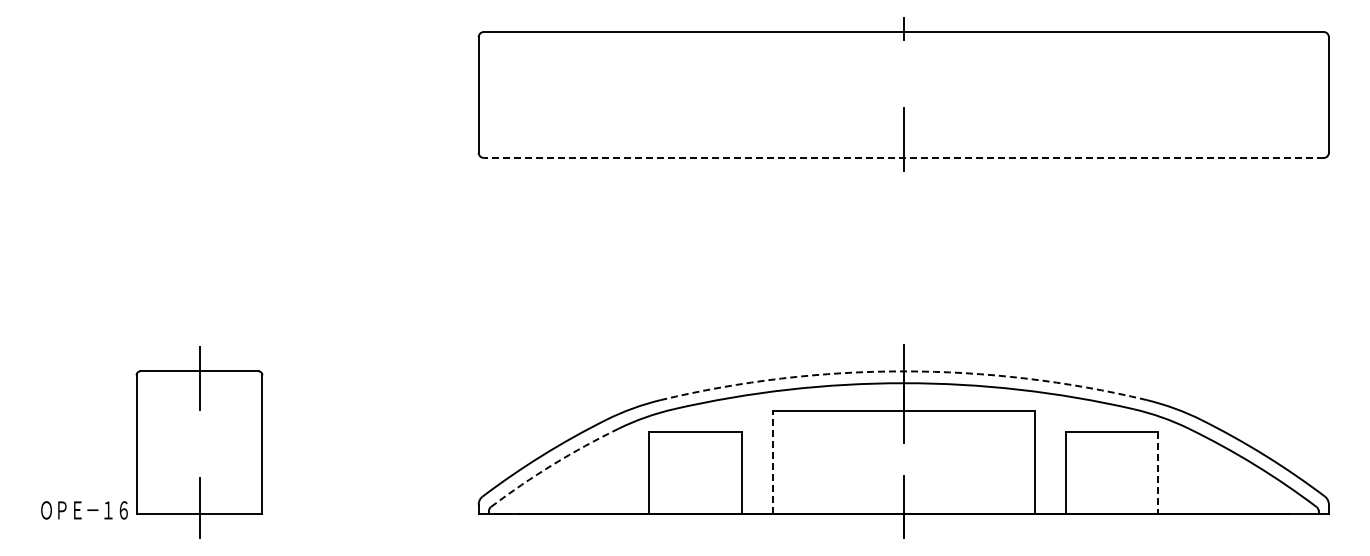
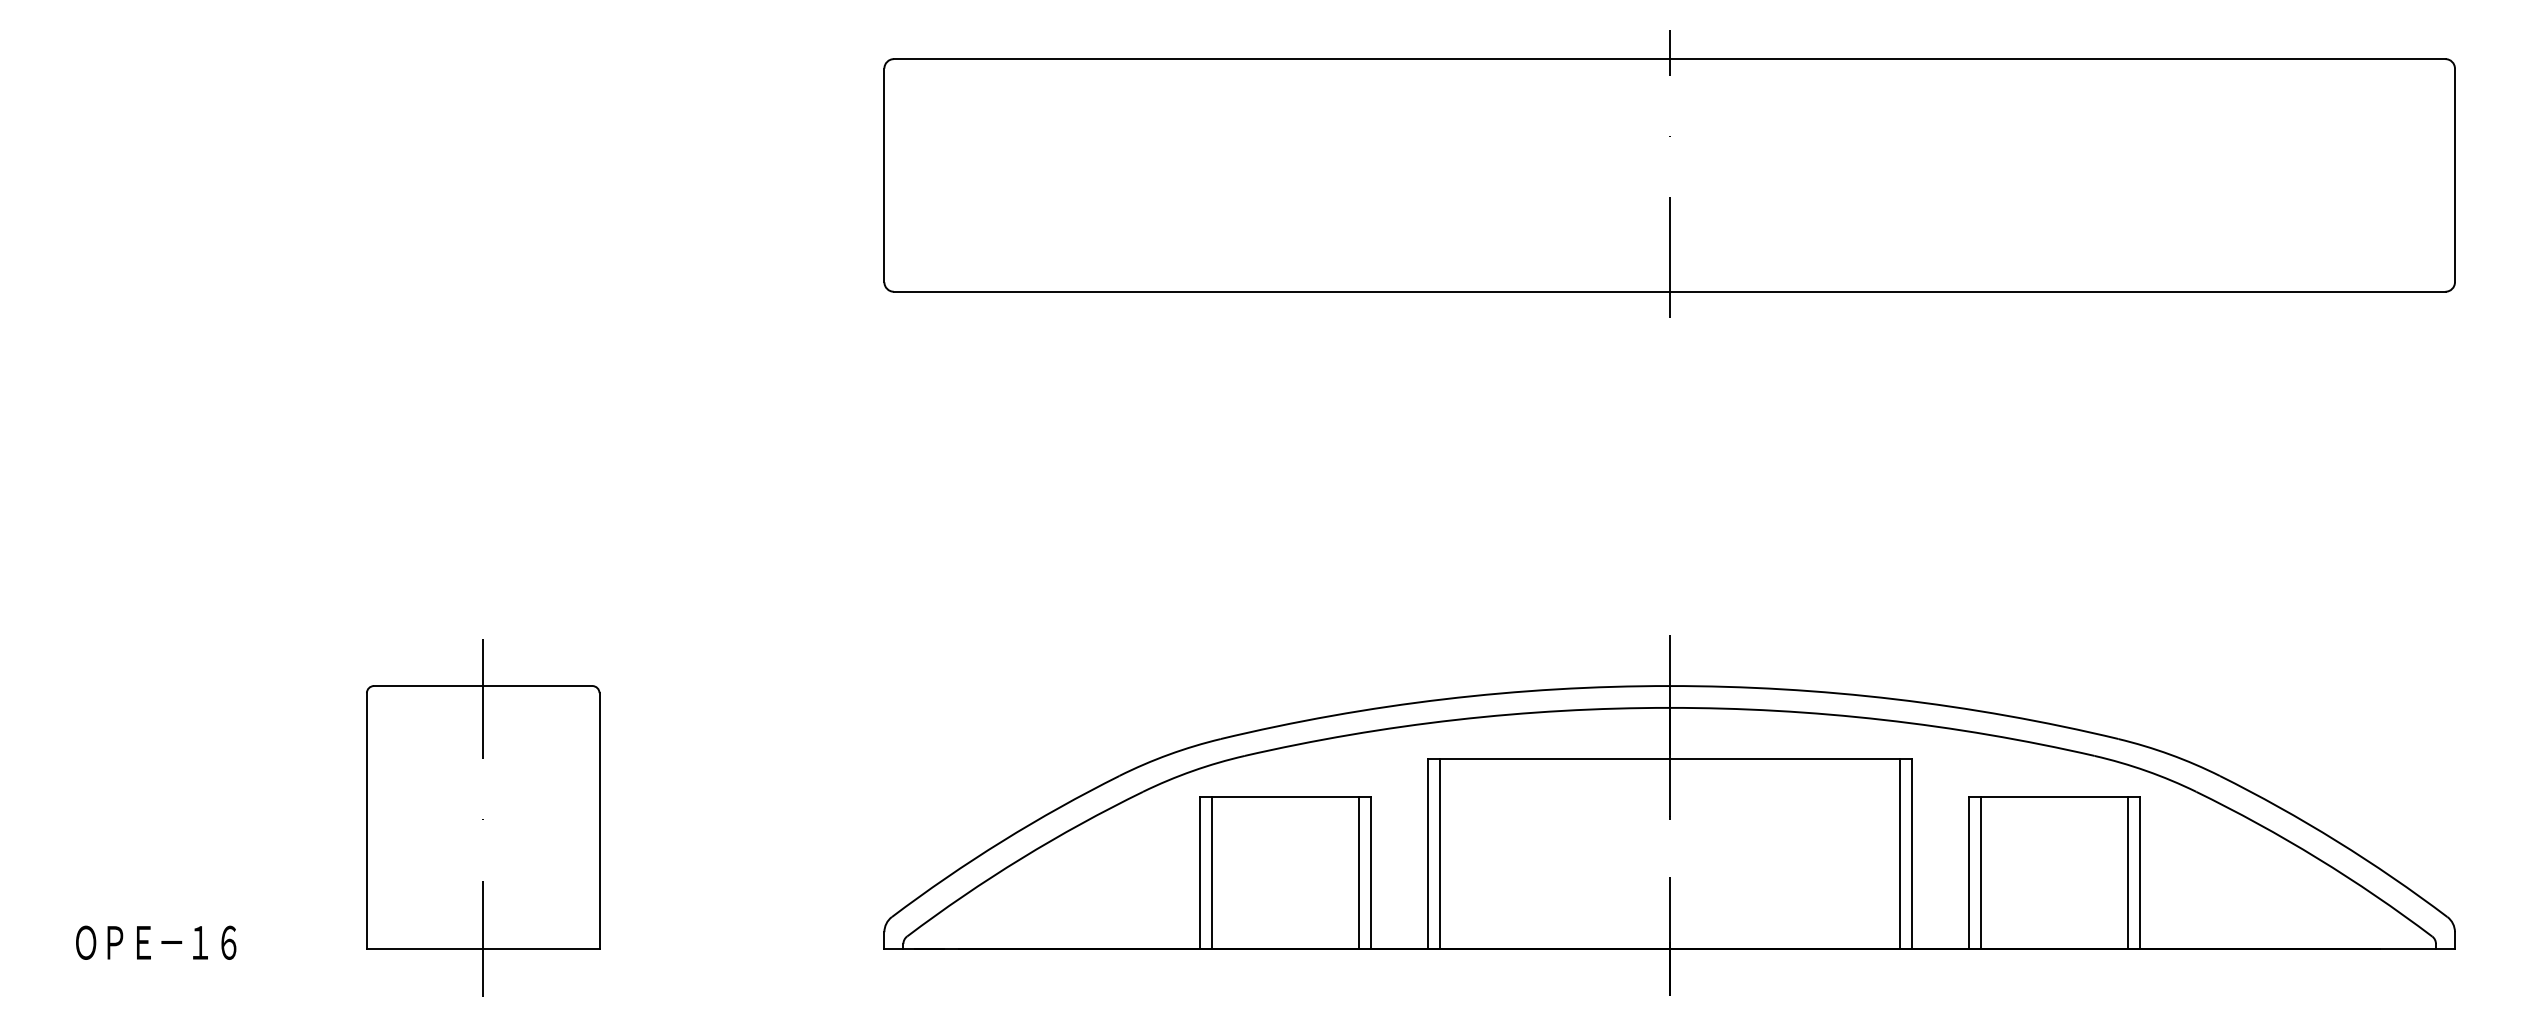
line: (903, 157) -> (1669, 290), dashed -> solid
arc: (903, 371) -> (1669, 686), dashed -> solid
part: (199, 442) -> (483, 817), moved
line: (772, 461) -> (1427, 852), dashed -> solid
line: (779, 461) -> (1440, 852), added
line: (1028, 461) -> (1900, 852), added
arc: (552, 464) -> (1020, 858), dashed -> solid
line: (655, 472) -> (1211, 872), added
line: (735, 472) -> (1358, 872), added
line: (1072, 472) -> (1981, 872), added
line: (1151, 472) -> (2127, 872), added
line: (1158, 473) -> (2140, 874), dashed -> solid

